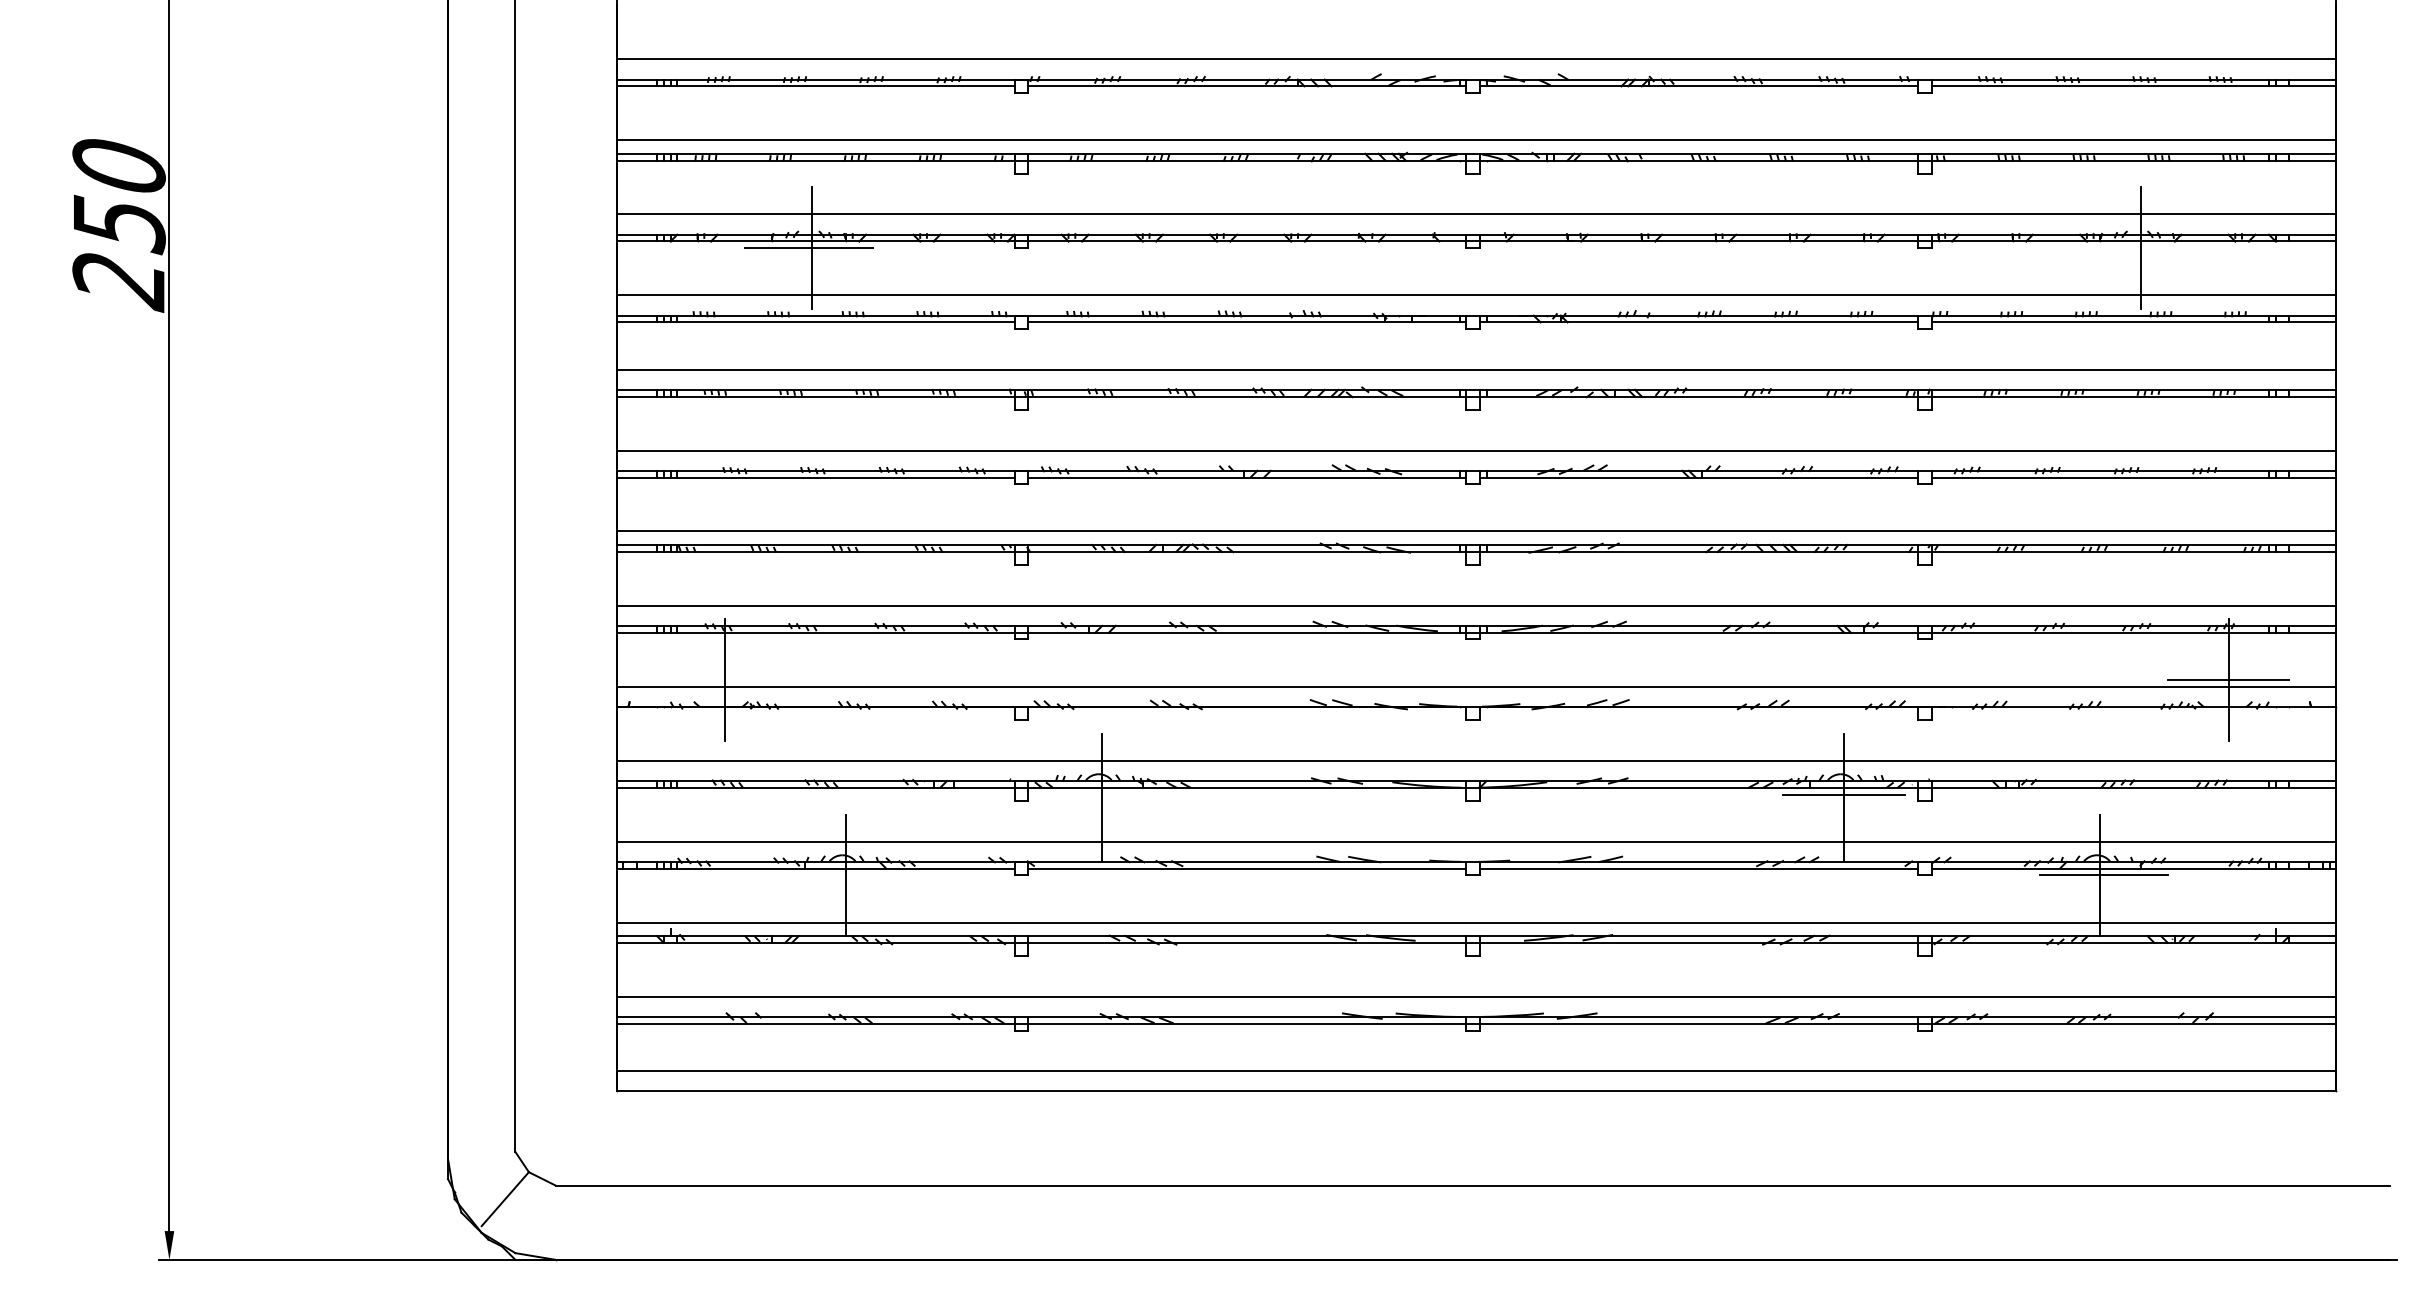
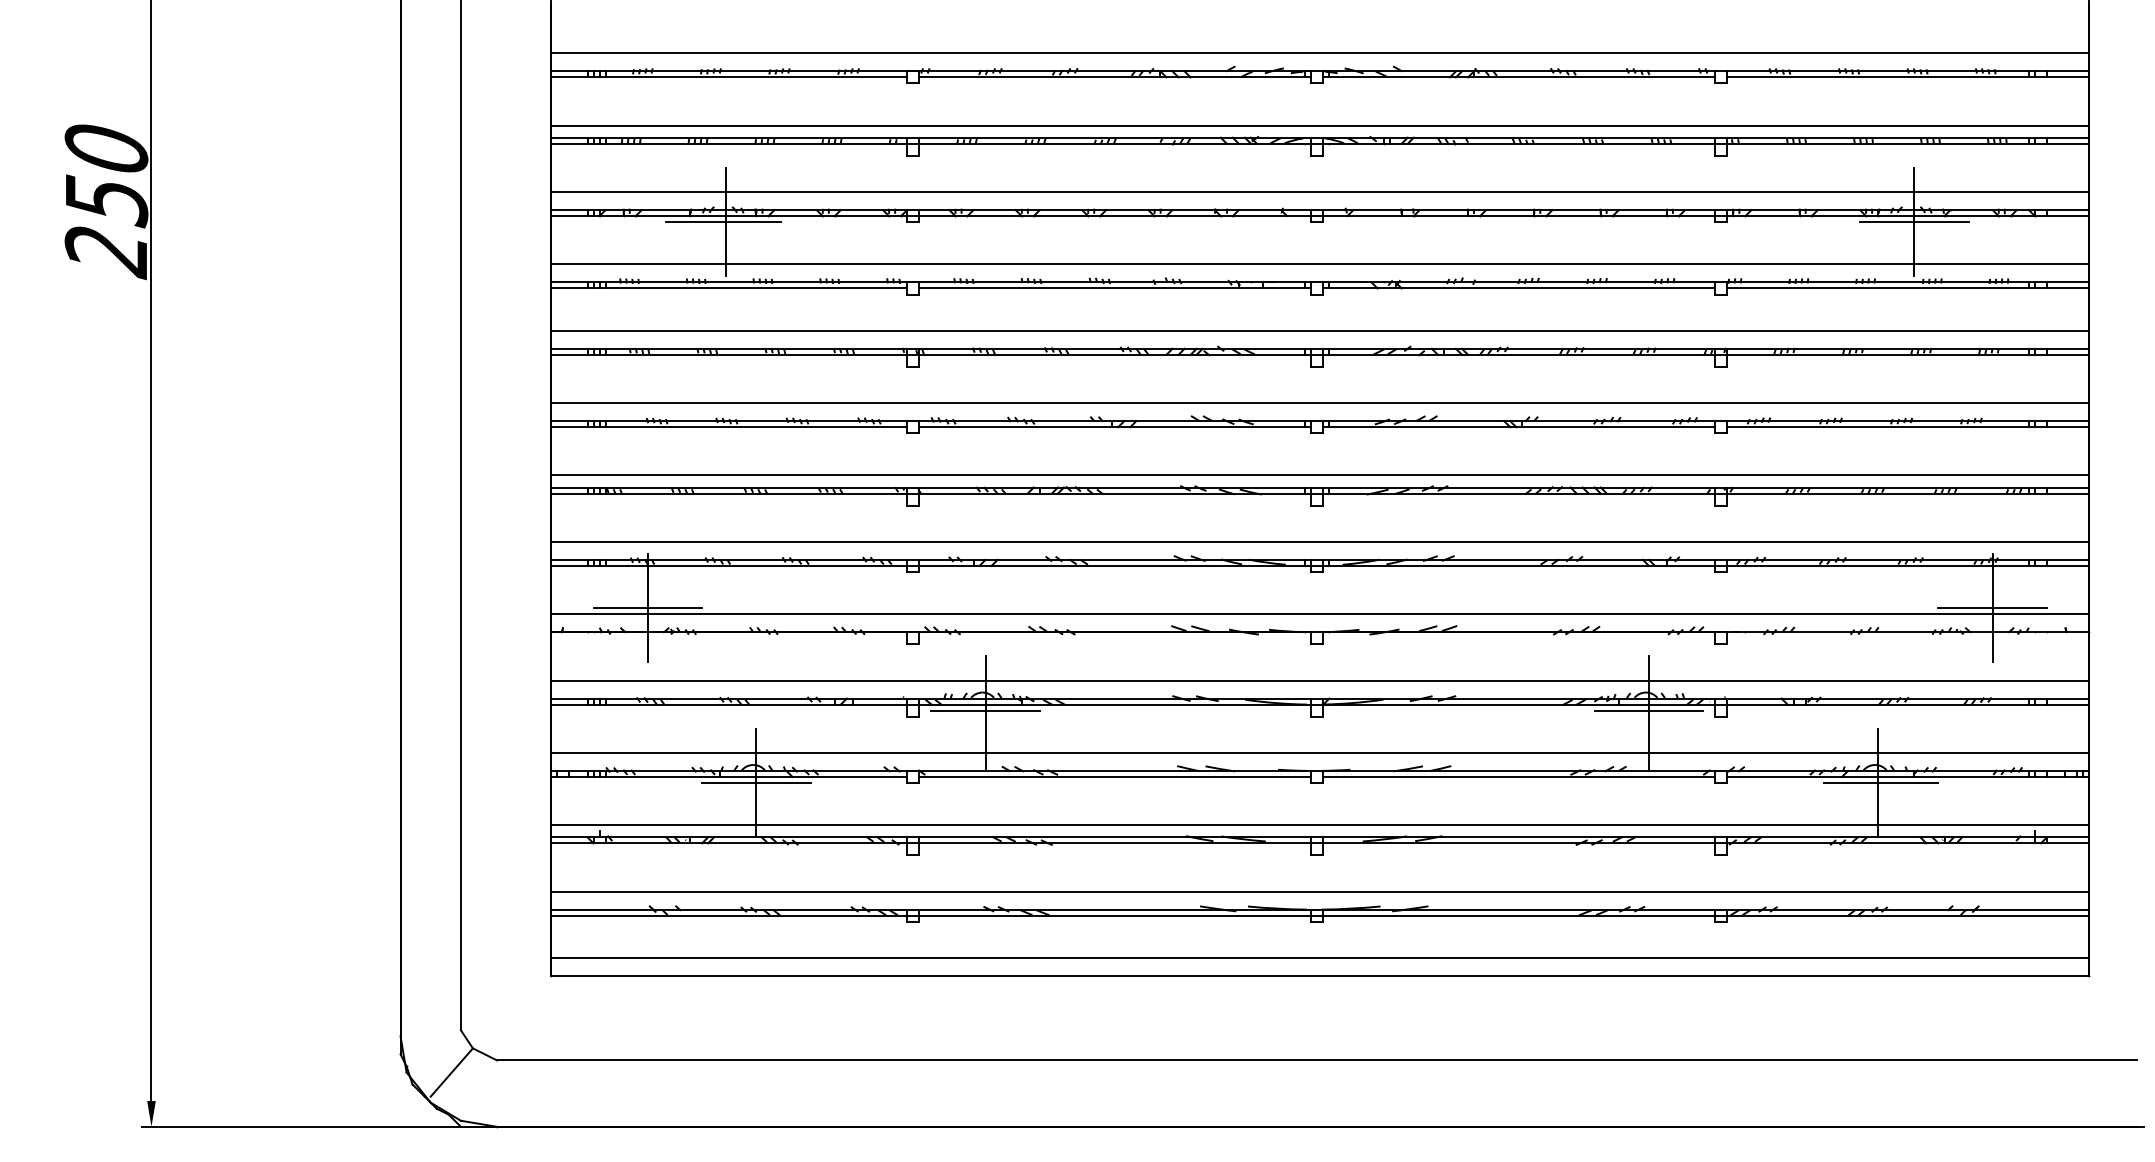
line: (2140, 248) -> (1914, 222), added
line: (724, 679) -> (647, 607), added
line: (1101, 794) -> (984, 710), added
line: (845, 875) -> (756, 783), added

